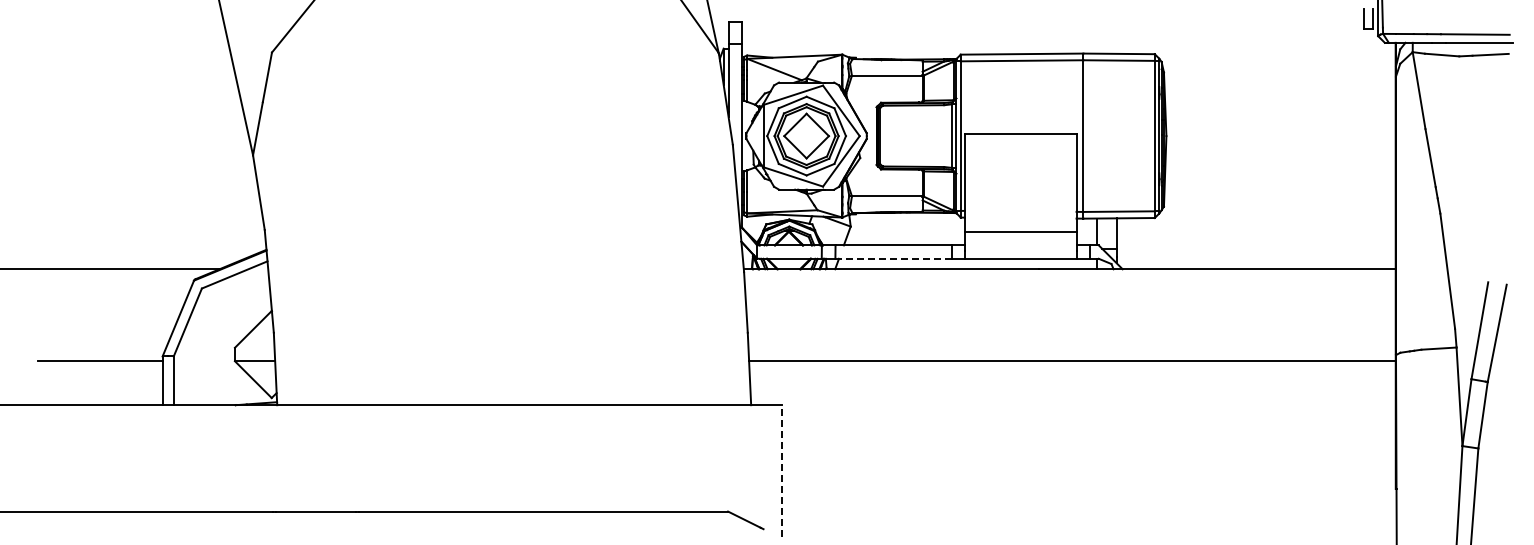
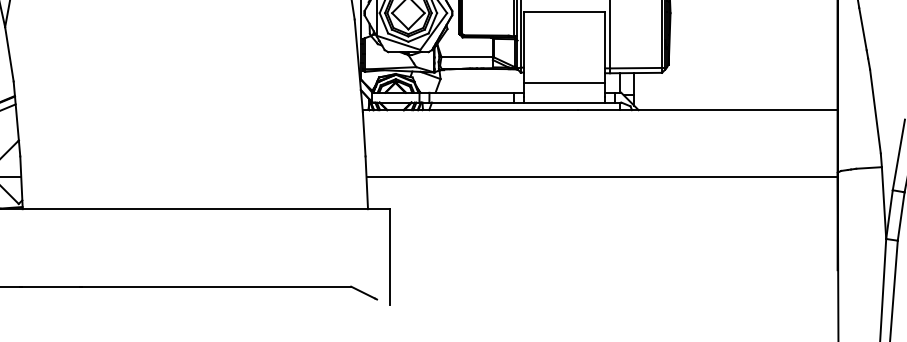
line: (894, 258) -> (472, 102), dashed -> solid
line: (781, 471) -> (390, 257), dashed -> solid

